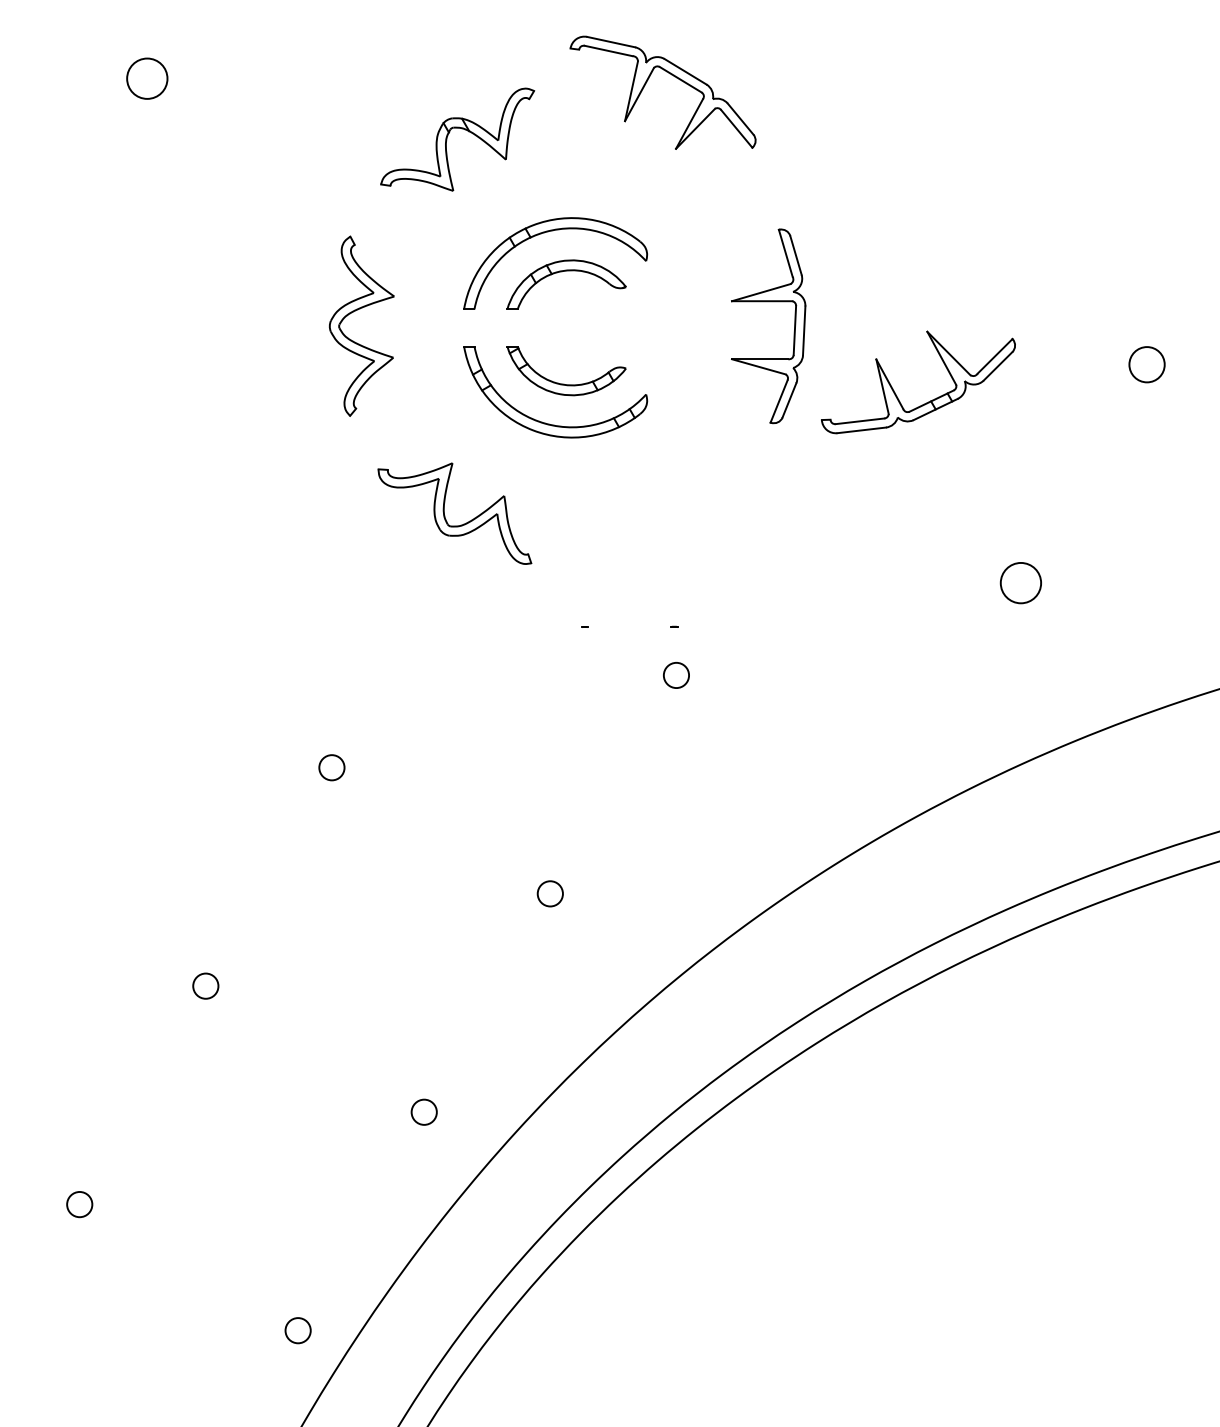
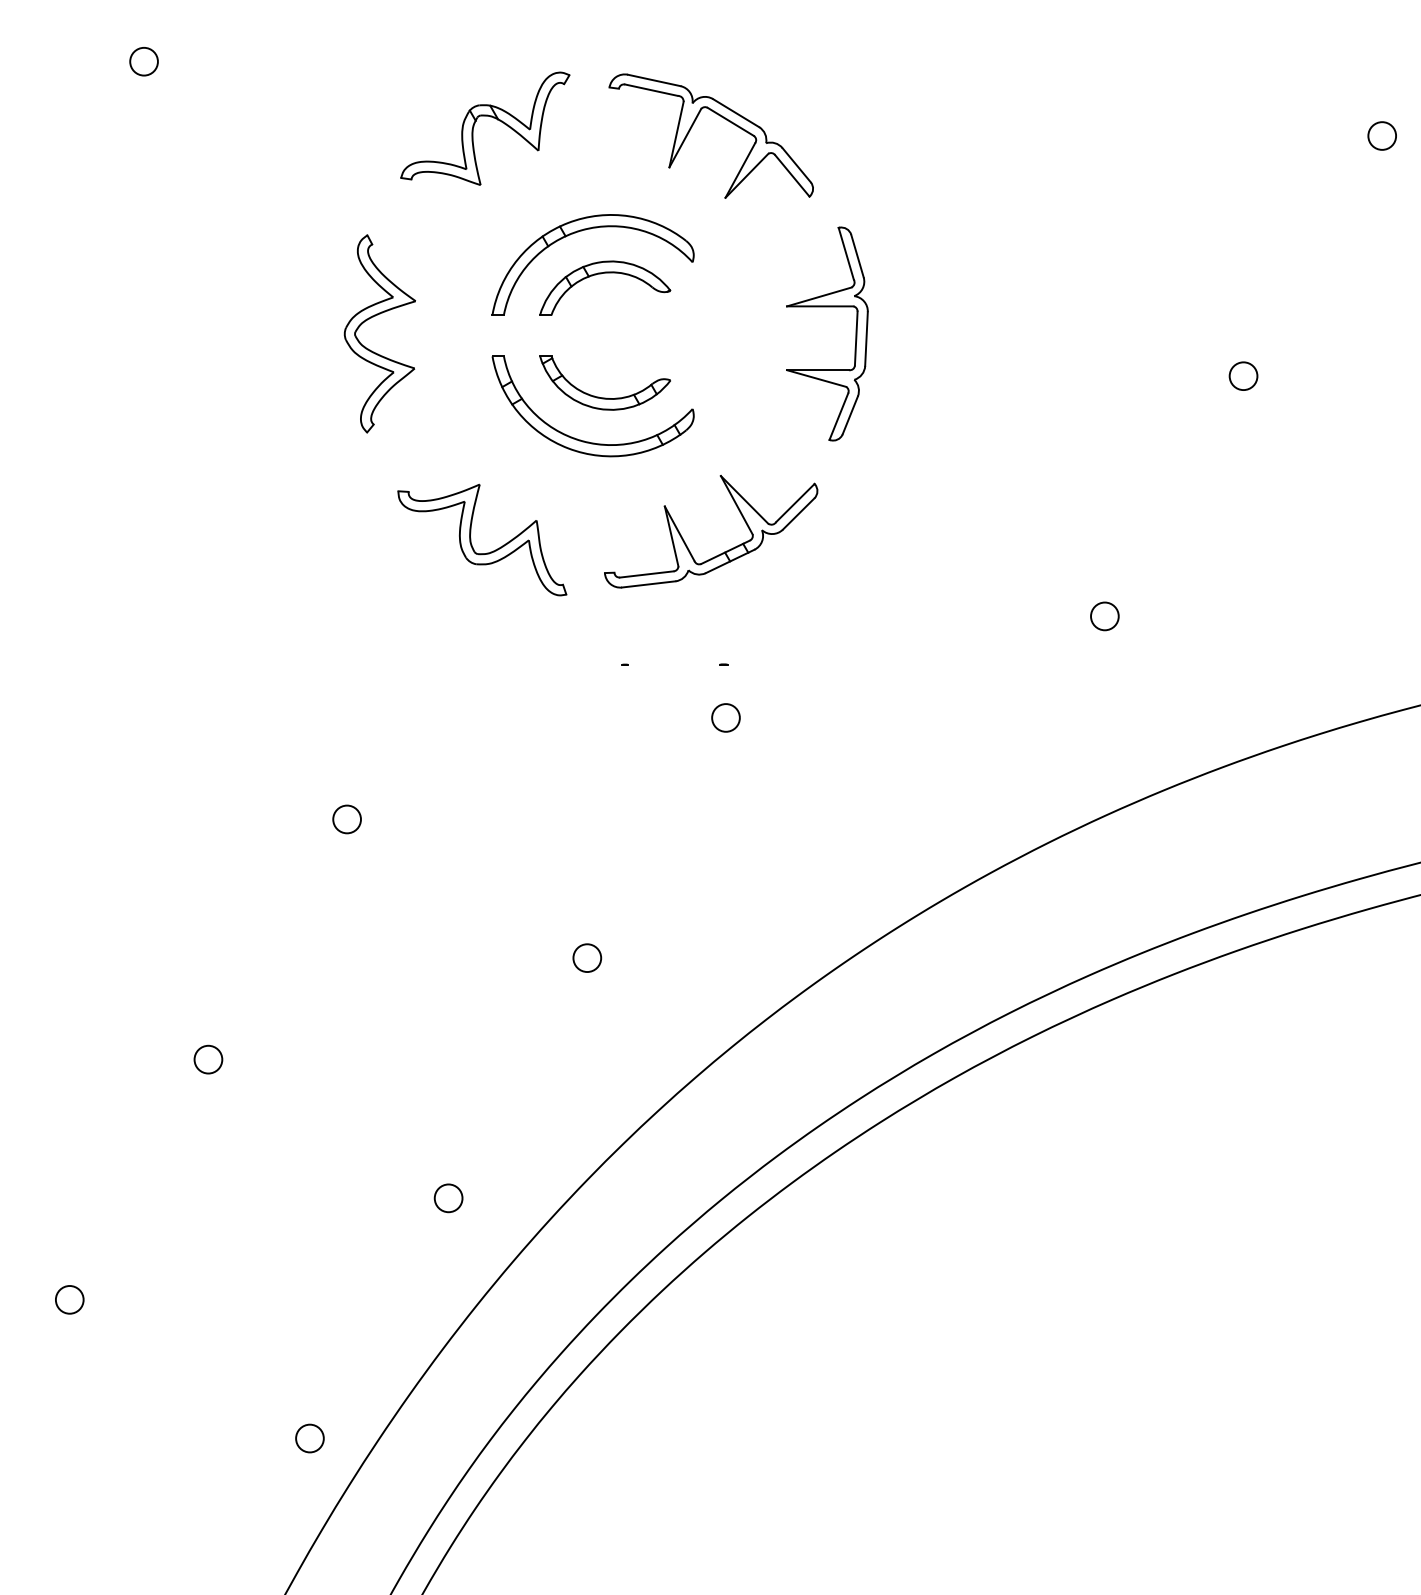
circle: (146, 78) -> (143, 61), size x0.62
part: (645, 84) -> (692, 127), moved
circle: (1147, 364) -> (1243, 376), size x0.71
part: (928, 401) -> (722, 552), moved
circle: (1020, 583) -> (1104, 616), size x0.62

